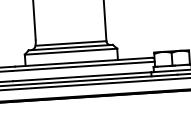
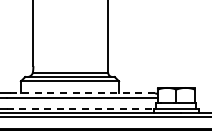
line: (83, 62) -> (82, 93), solid -> dashed
line: (82, 76) -> (80, 108), solid -> dashed

